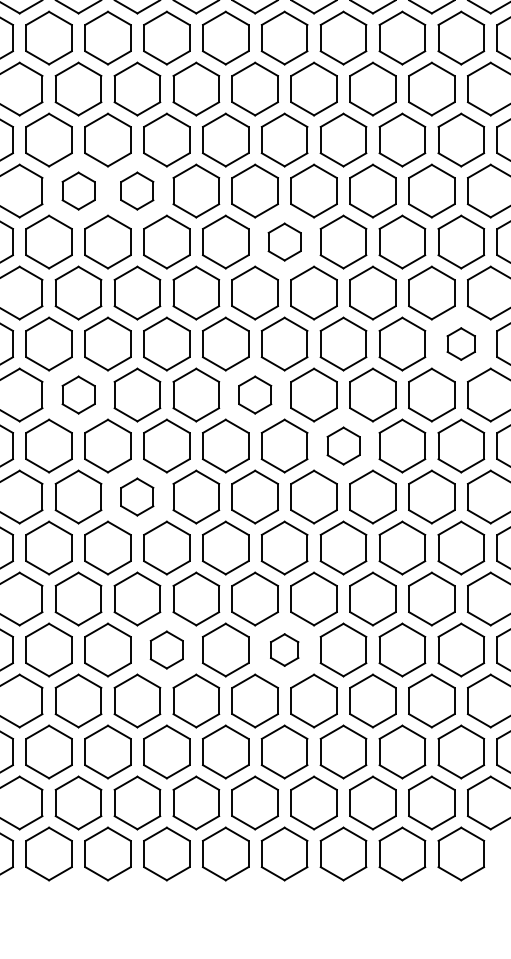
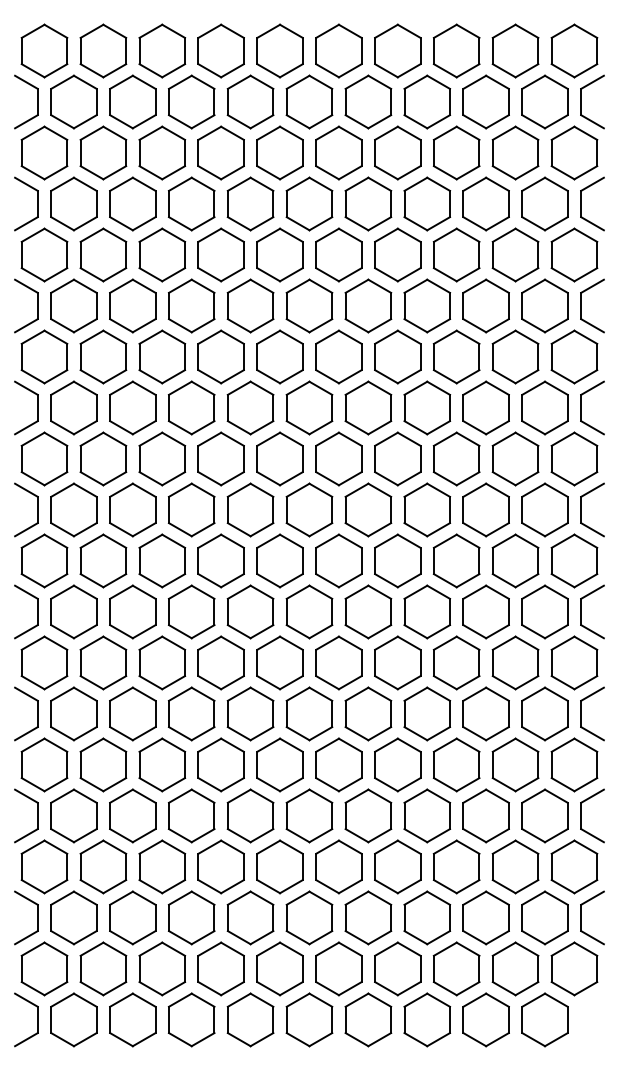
part: (78, 190) -> (162, 356), size x1.43
part: (136, 190) -> (220, 356), size x1.43
part: (284, 241) -> (368, 407), size x1.43
part: (460, 343) -> (544, 509), size x1.67
part: (78, 394) -> (162, 560), size x1.43
part: (254, 394) -> (338, 560), size x1.43
part: (343, 445) -> (427, 611), size x1.43
part: (136, 496) -> (220, 662), size x1.43
part: (166, 649) -> (250, 815), size x1.43
part: (284, 649) -> (368, 815), size x1.67

